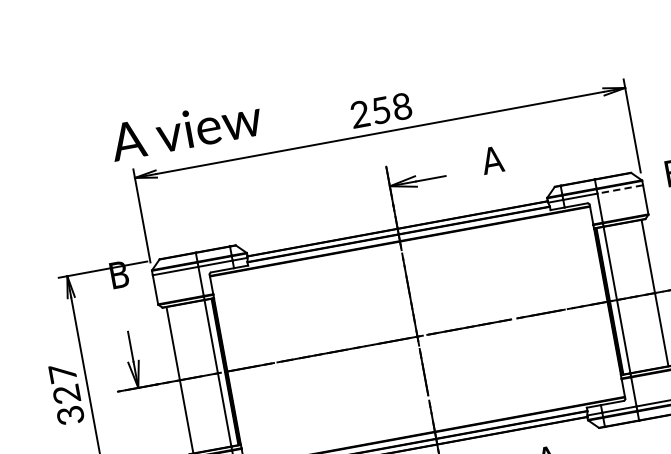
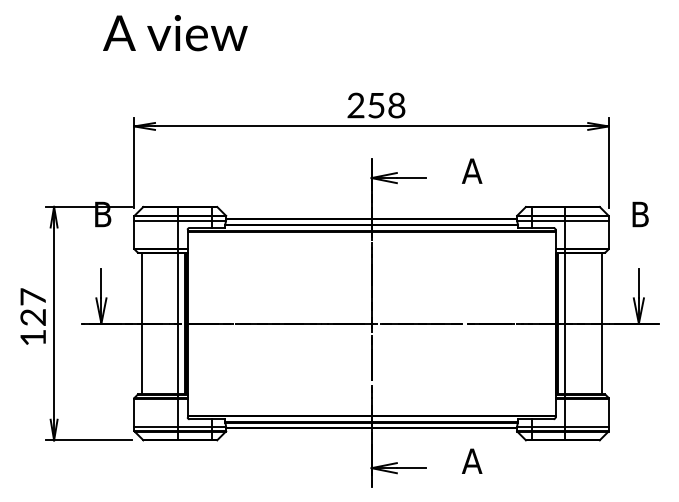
text: (186, 130) -> (175, 33), moved
line: (619, 189) -> (586, 220), dashed -> solid
text: (69, 415) -> (32, 337), 327 -> 127

